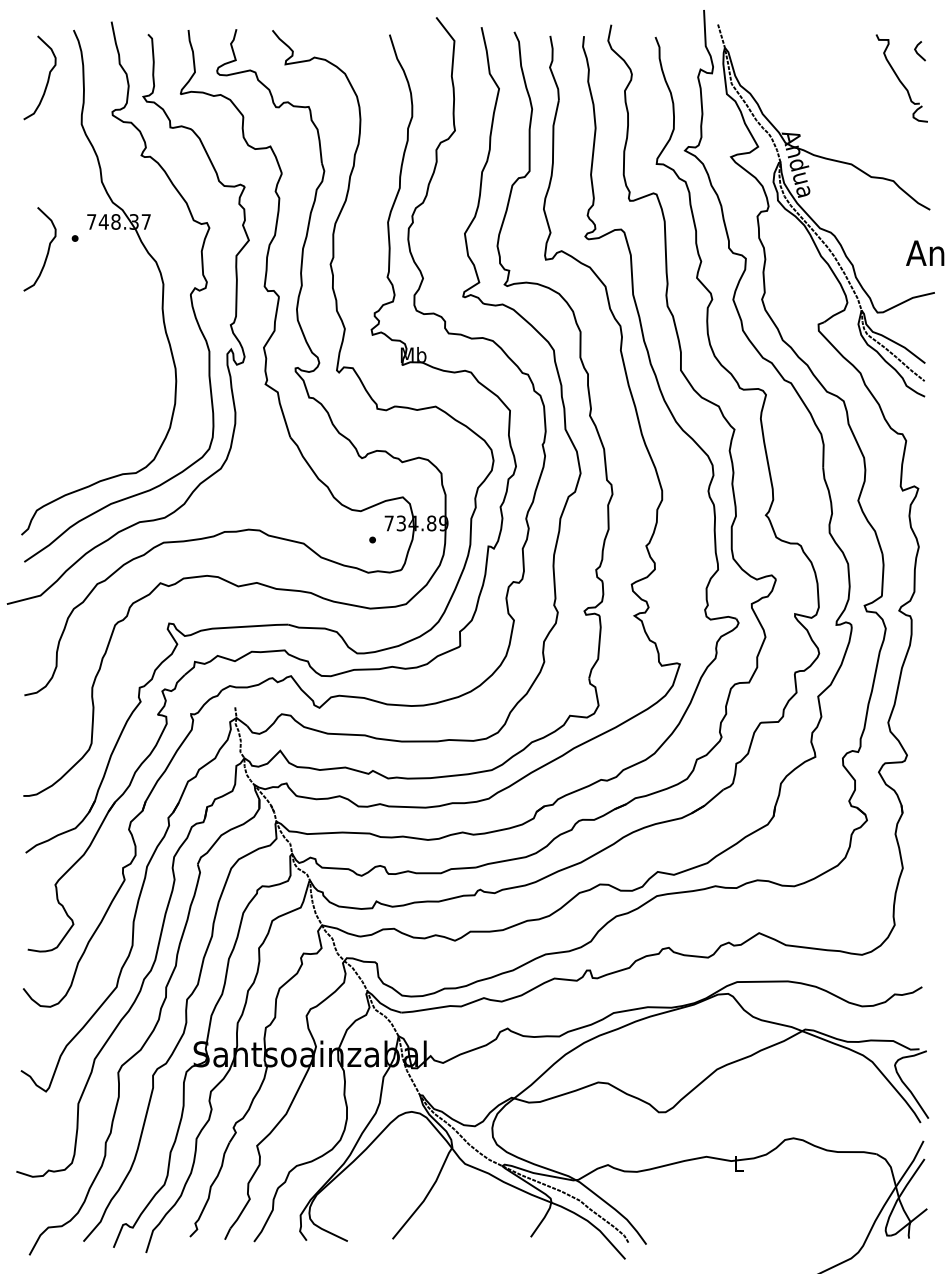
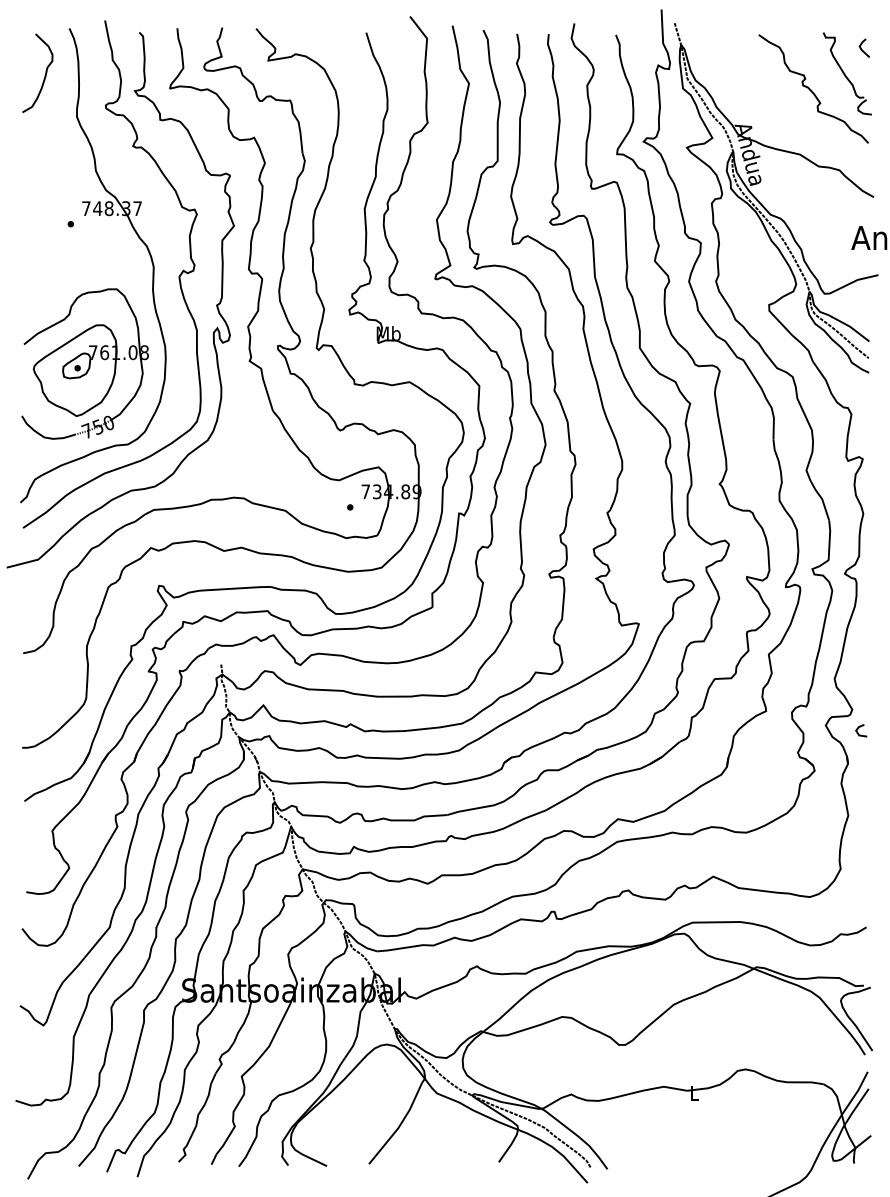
curve: (863, 95) -> (811, 89), added
curve: (47, 251) -> (44, 236), removed
part: (89, 386) -> (84, 363), added
line: (915, 774) -> (860, 727), added

